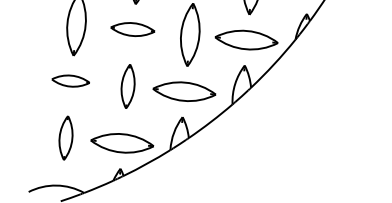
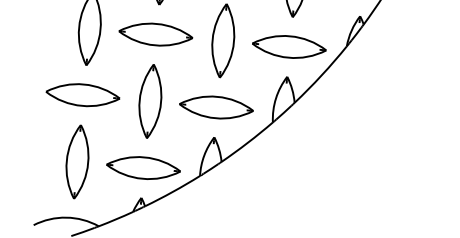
part: (132, 29) -> (155, 34), size x1.43
part: (70, 80) -> (82, 94), size x1.67
part: (127, 86) -> (149, 101), size x1.43
part: (65, 137) -> (76, 161), size x1.43

